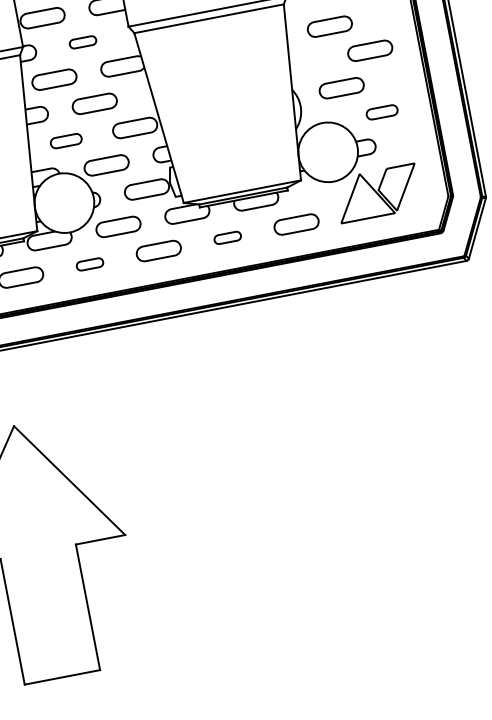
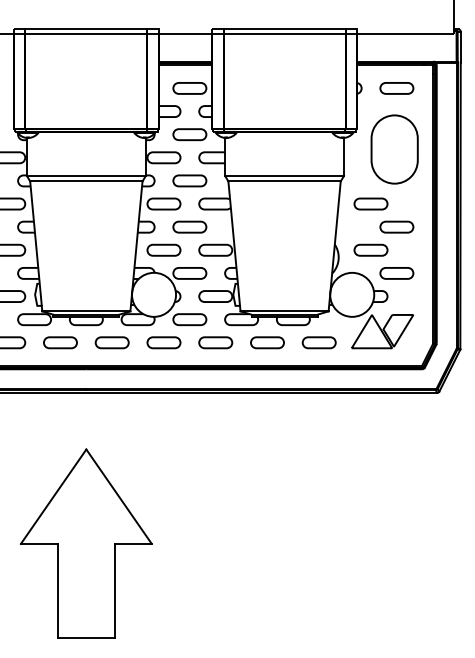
part: (82, 41) -> (189, 180), size x1.67
part: (381, 112) -> (396, 273), size x1.43
part: (65, 140) -> (163, 249), size x1.43
part: (227, 237) -> (267, 342), size x1.67
part: (89, 264) -> (163, 342), size x1.67

